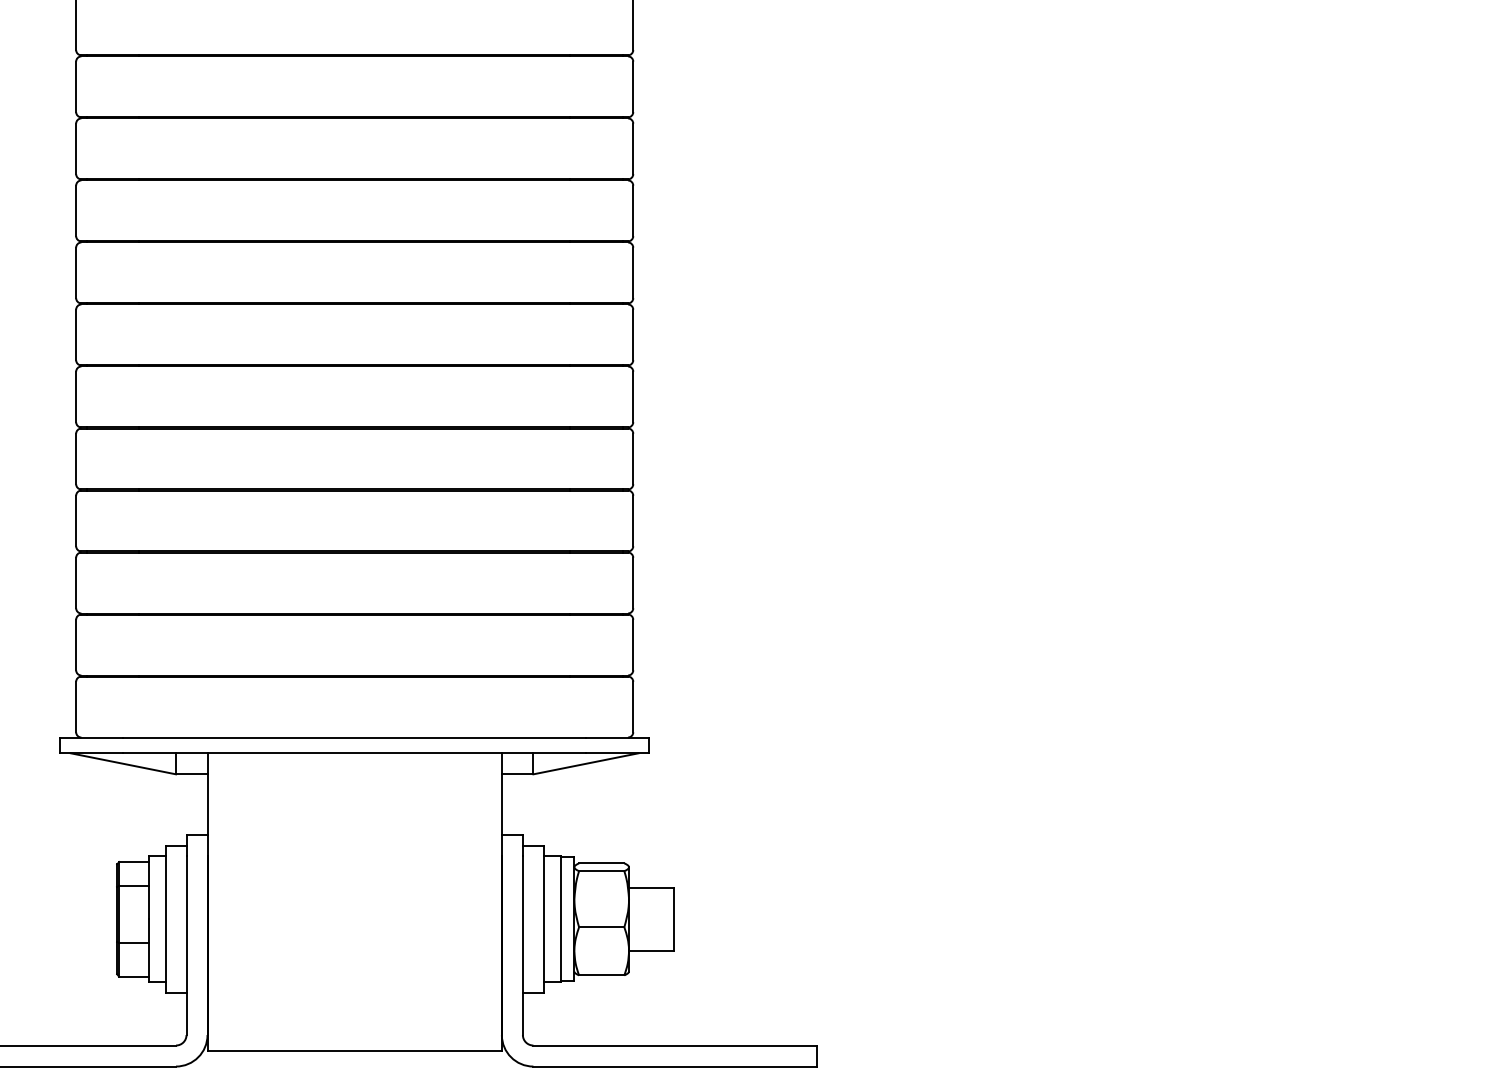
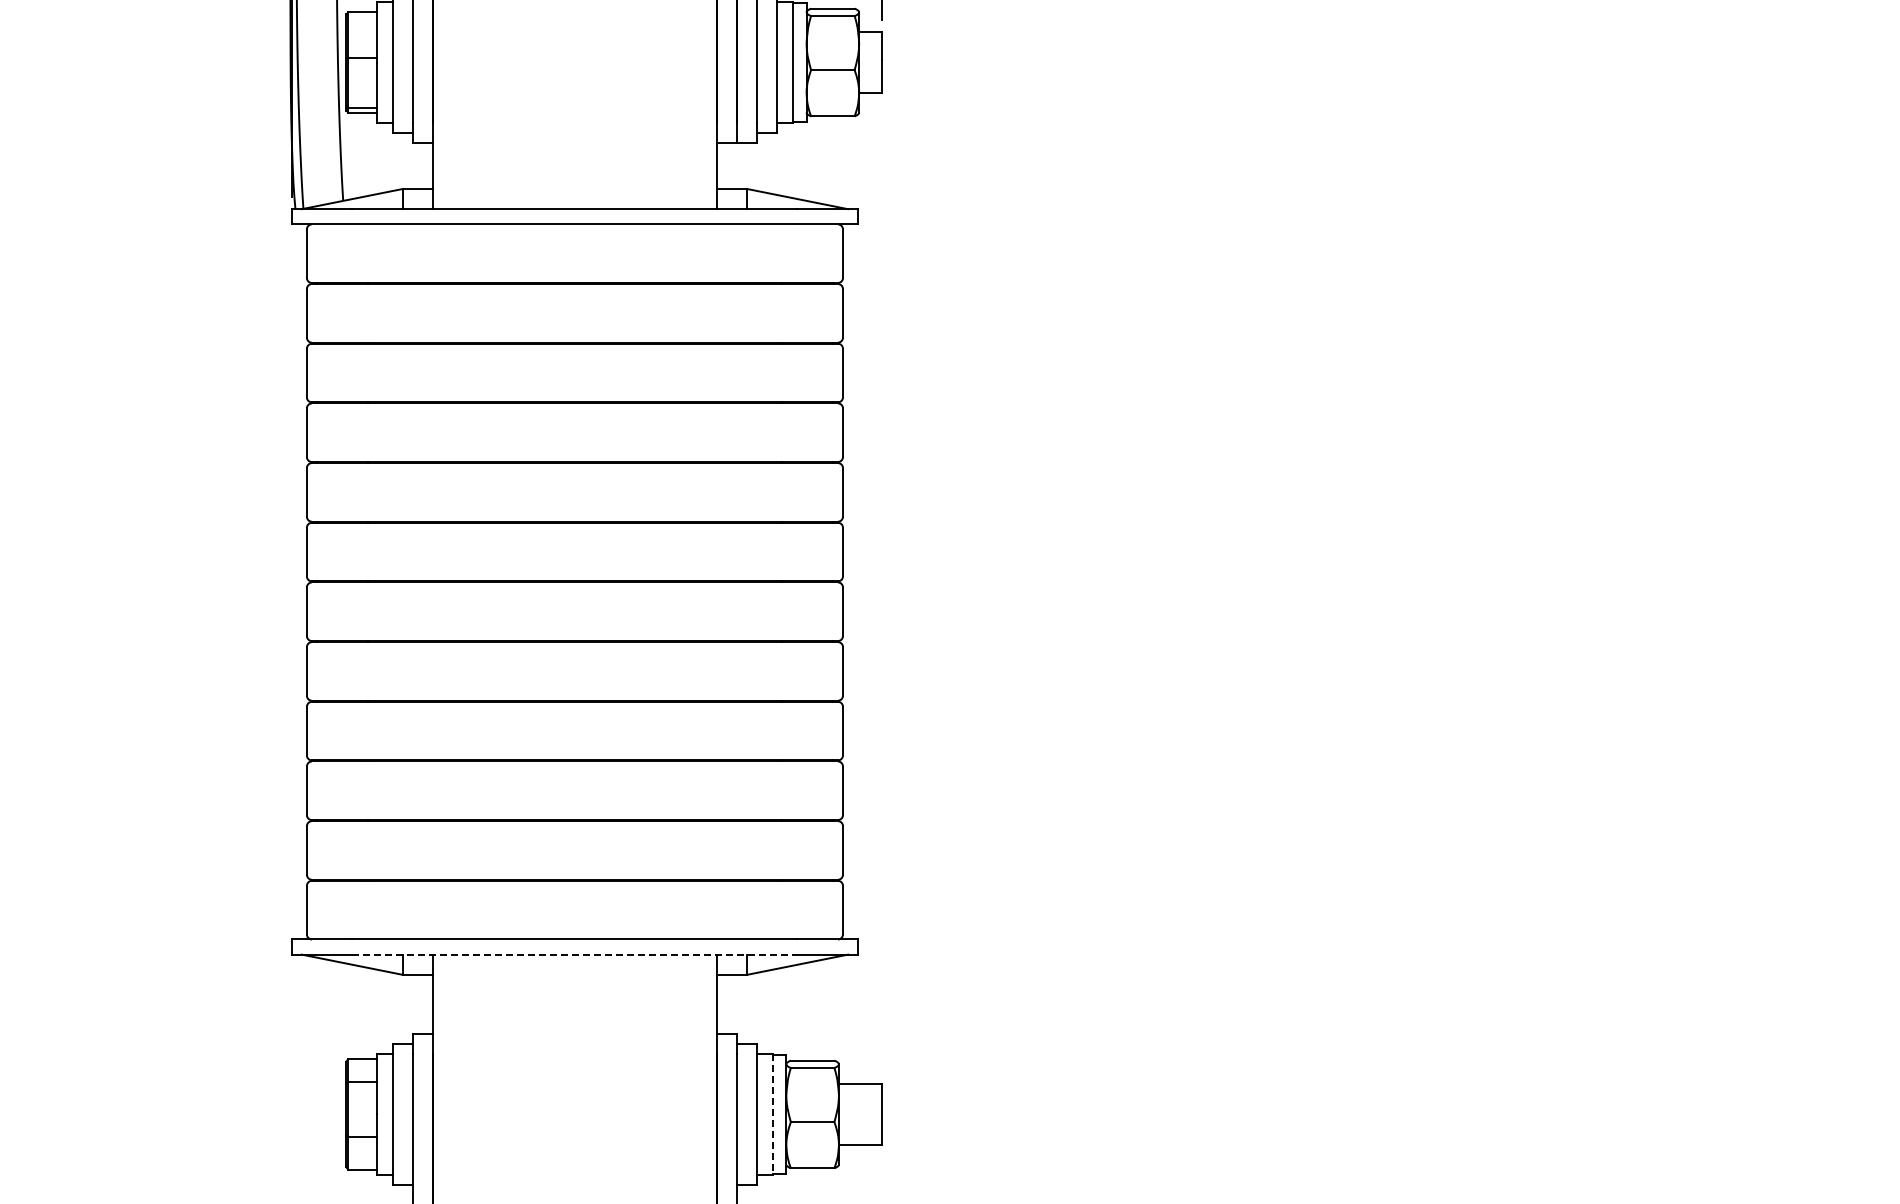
line: (354, 753) -> (574, 954), solid -> dashed
line: (561, 919) -> (773, 1114), solid -> dashed

